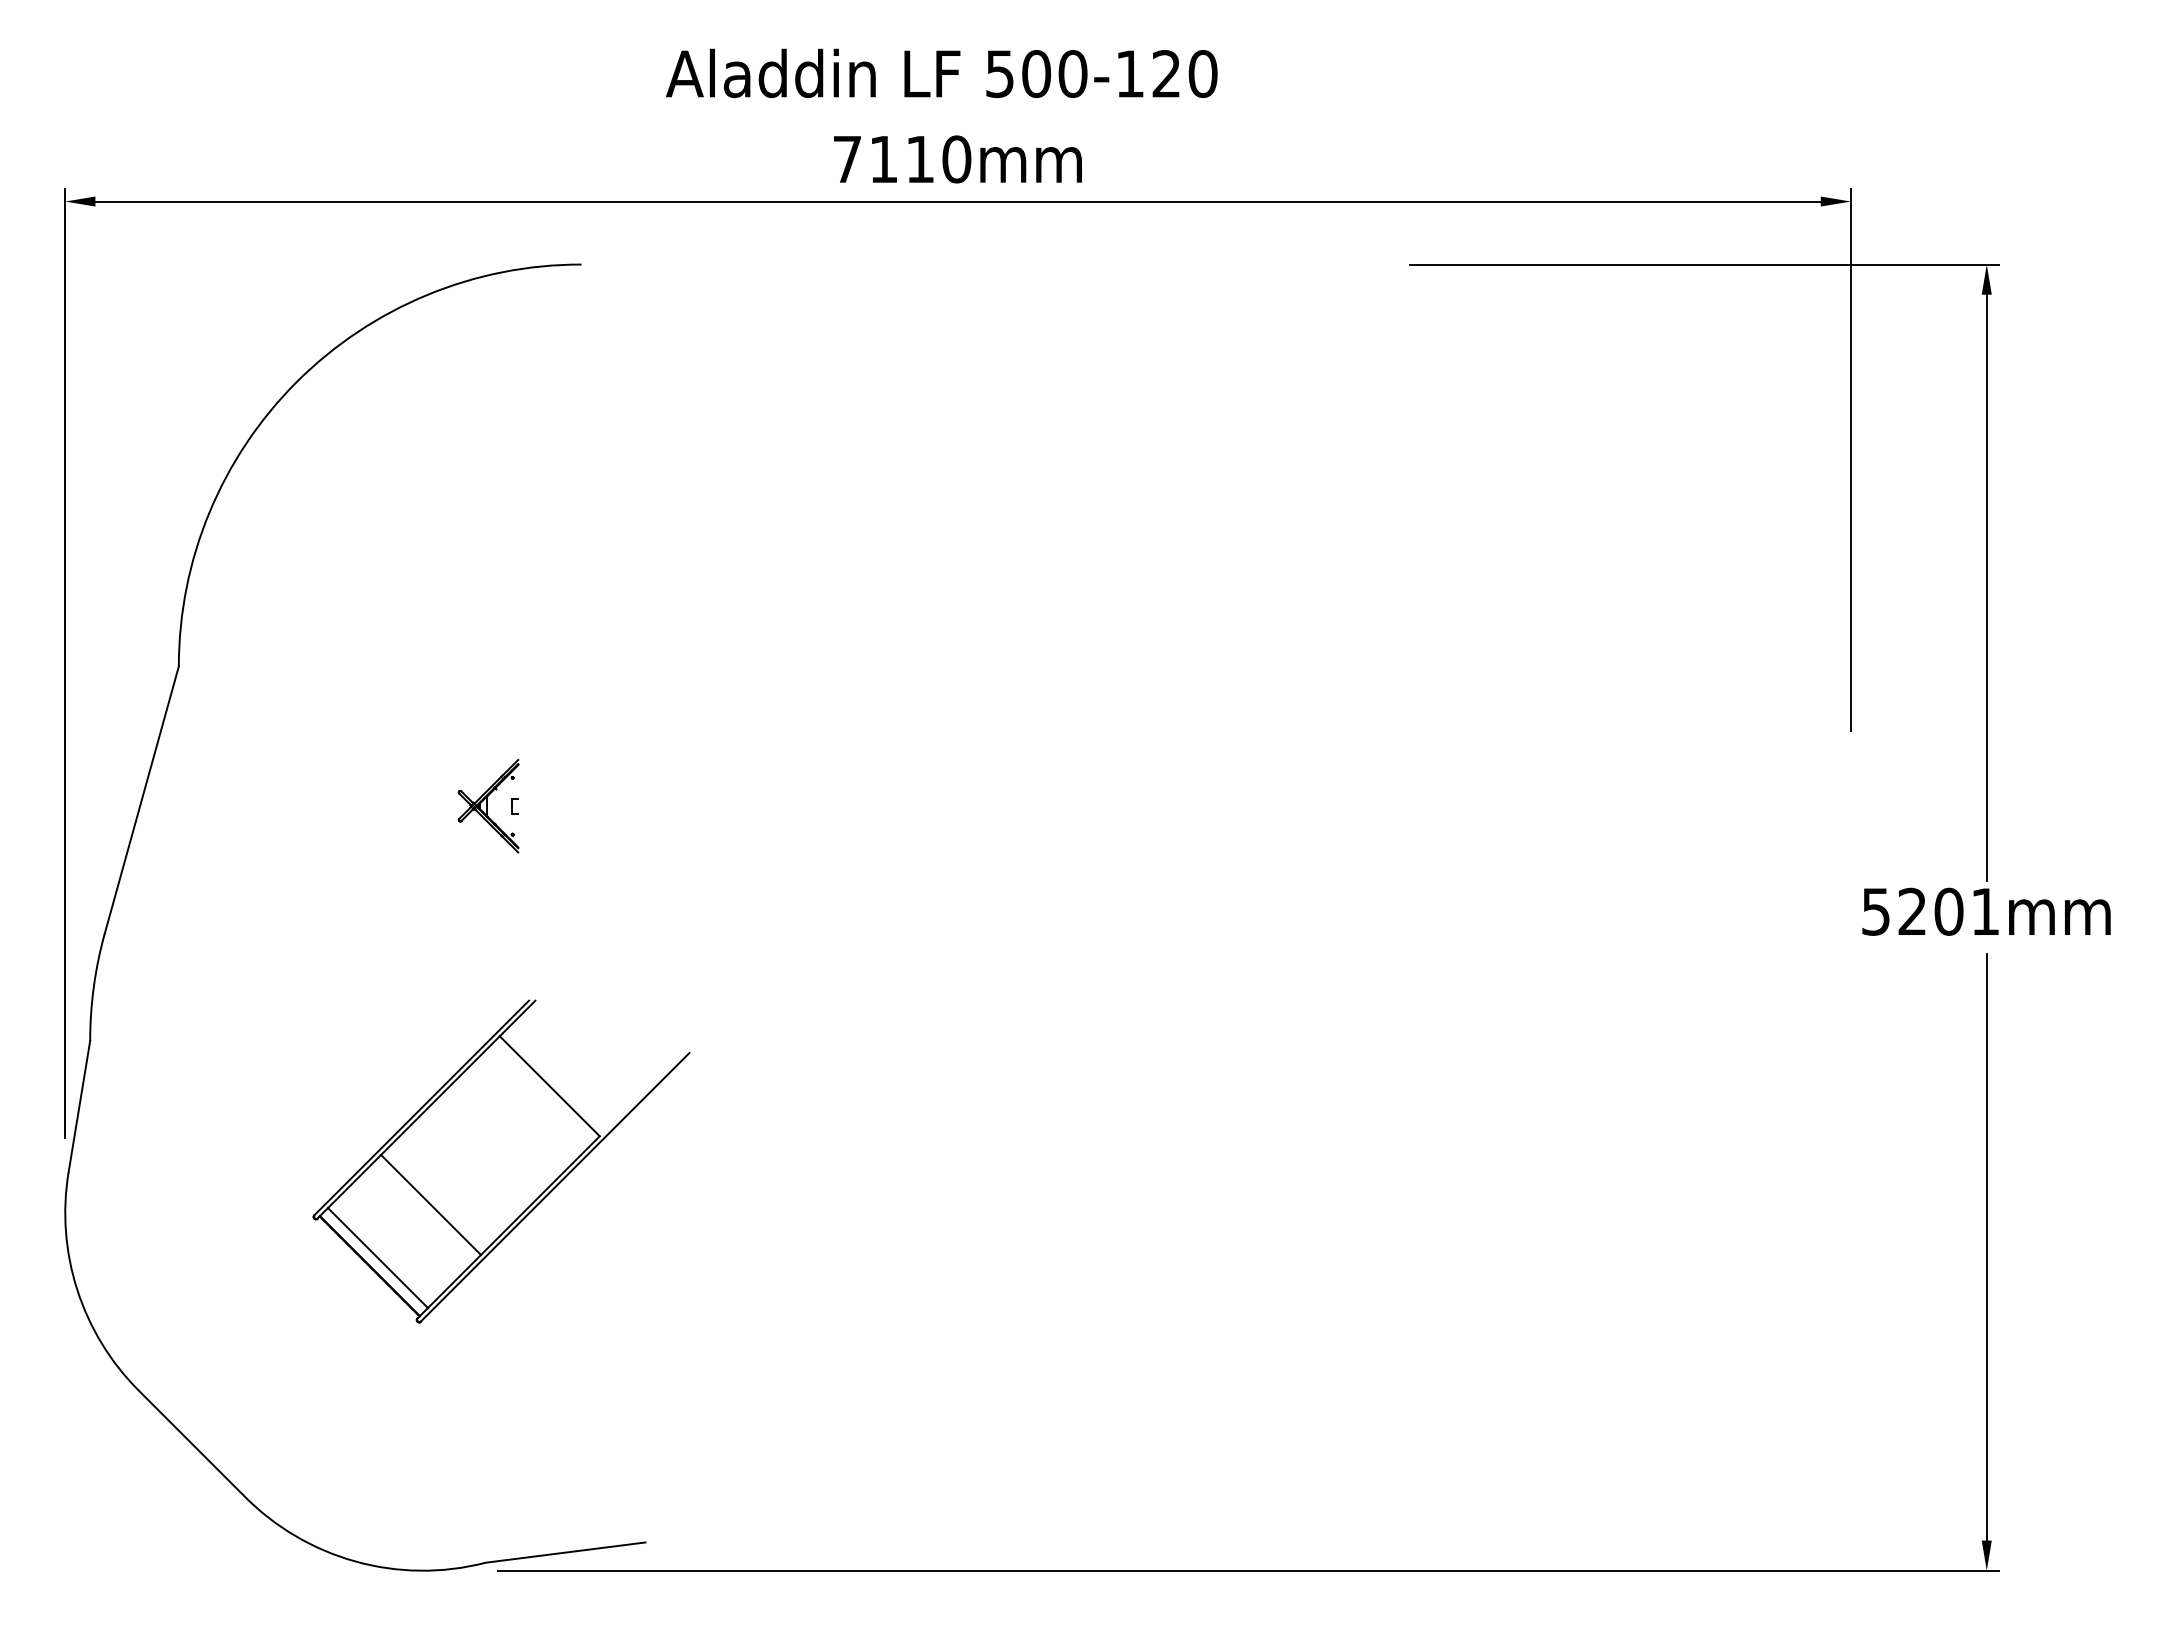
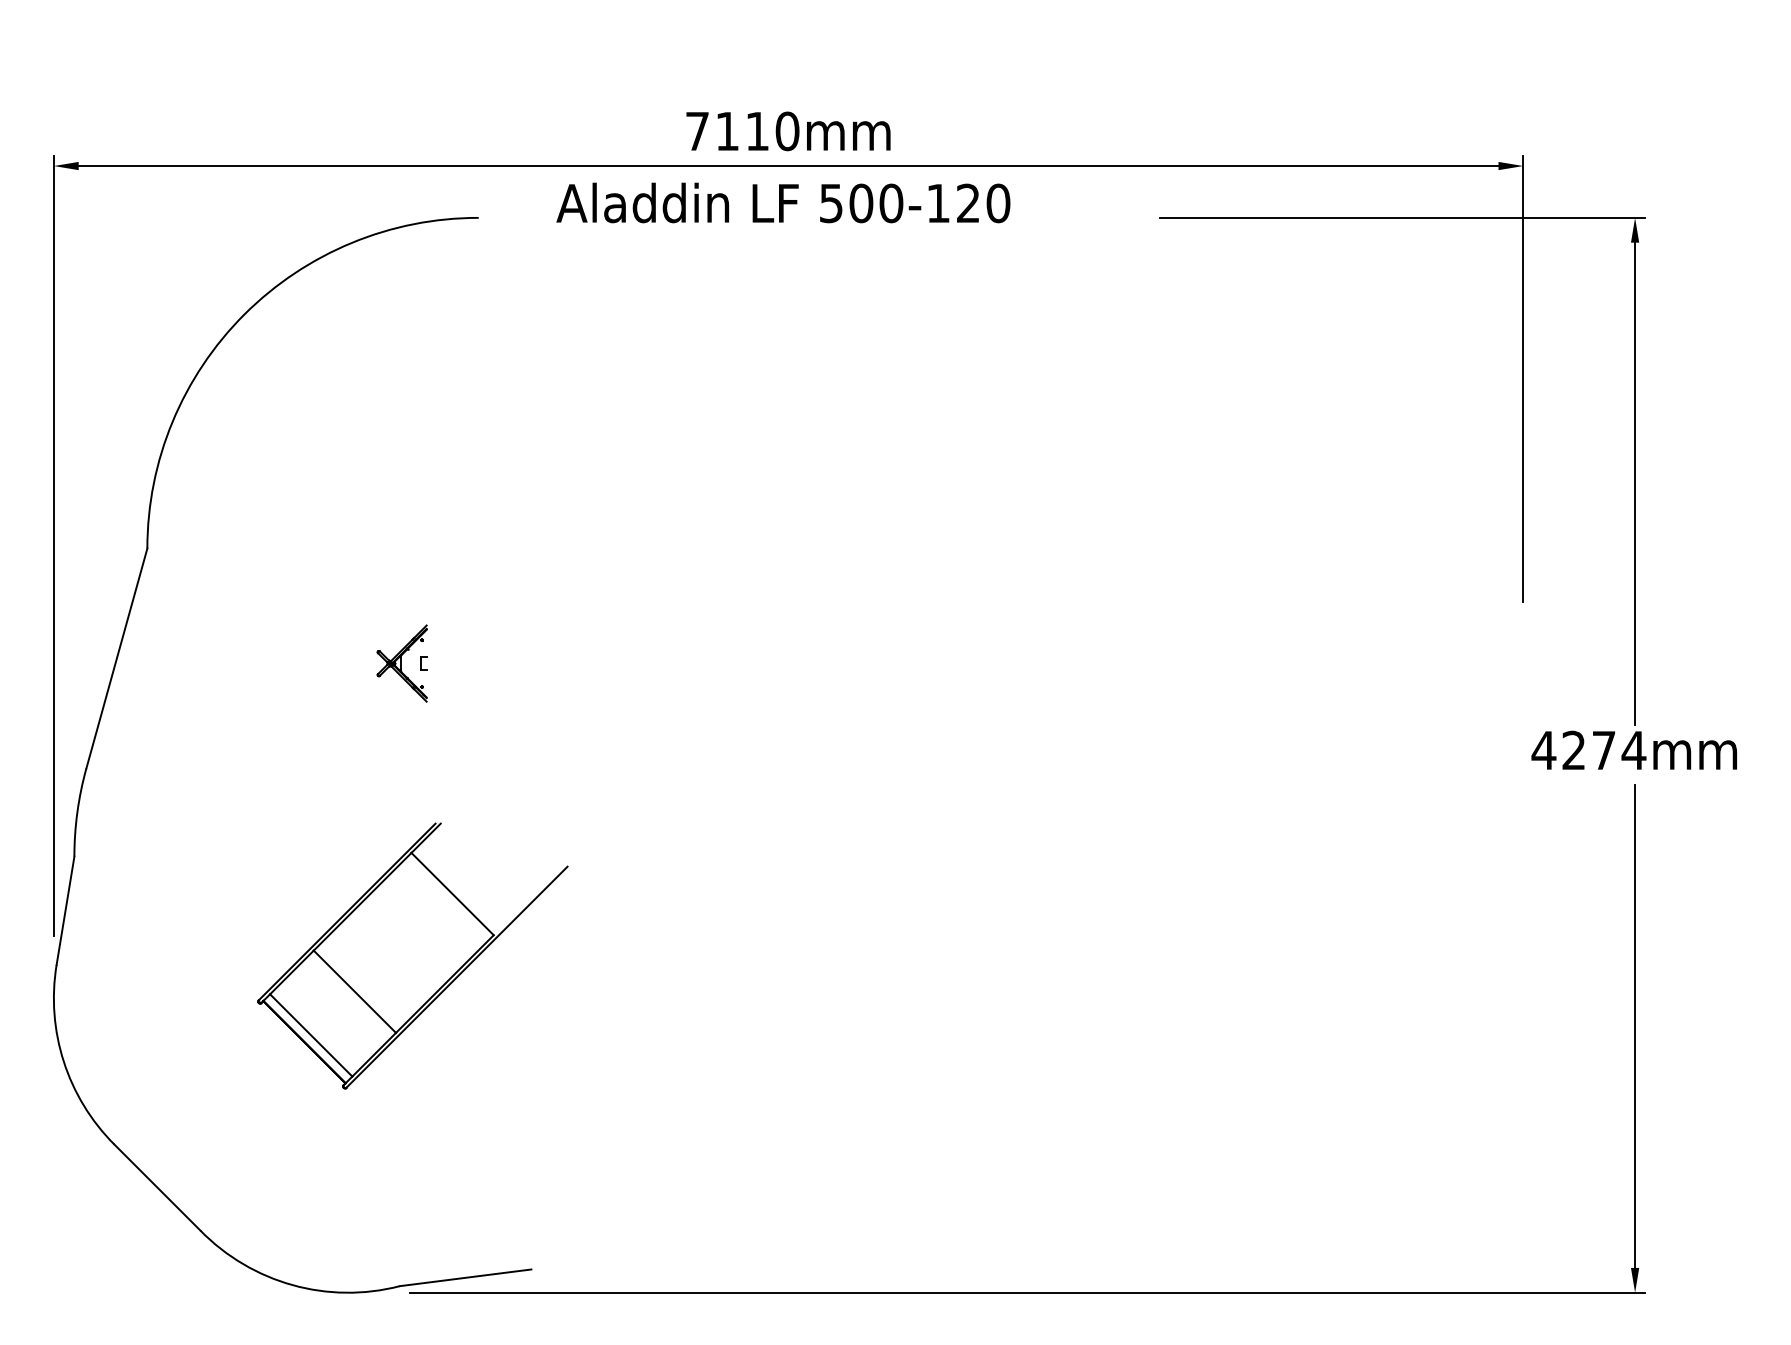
text: (941, 73) -> (783, 203), moved
text: (1930, 911) -> (1588, 750), 5201mm -> 4274mm

